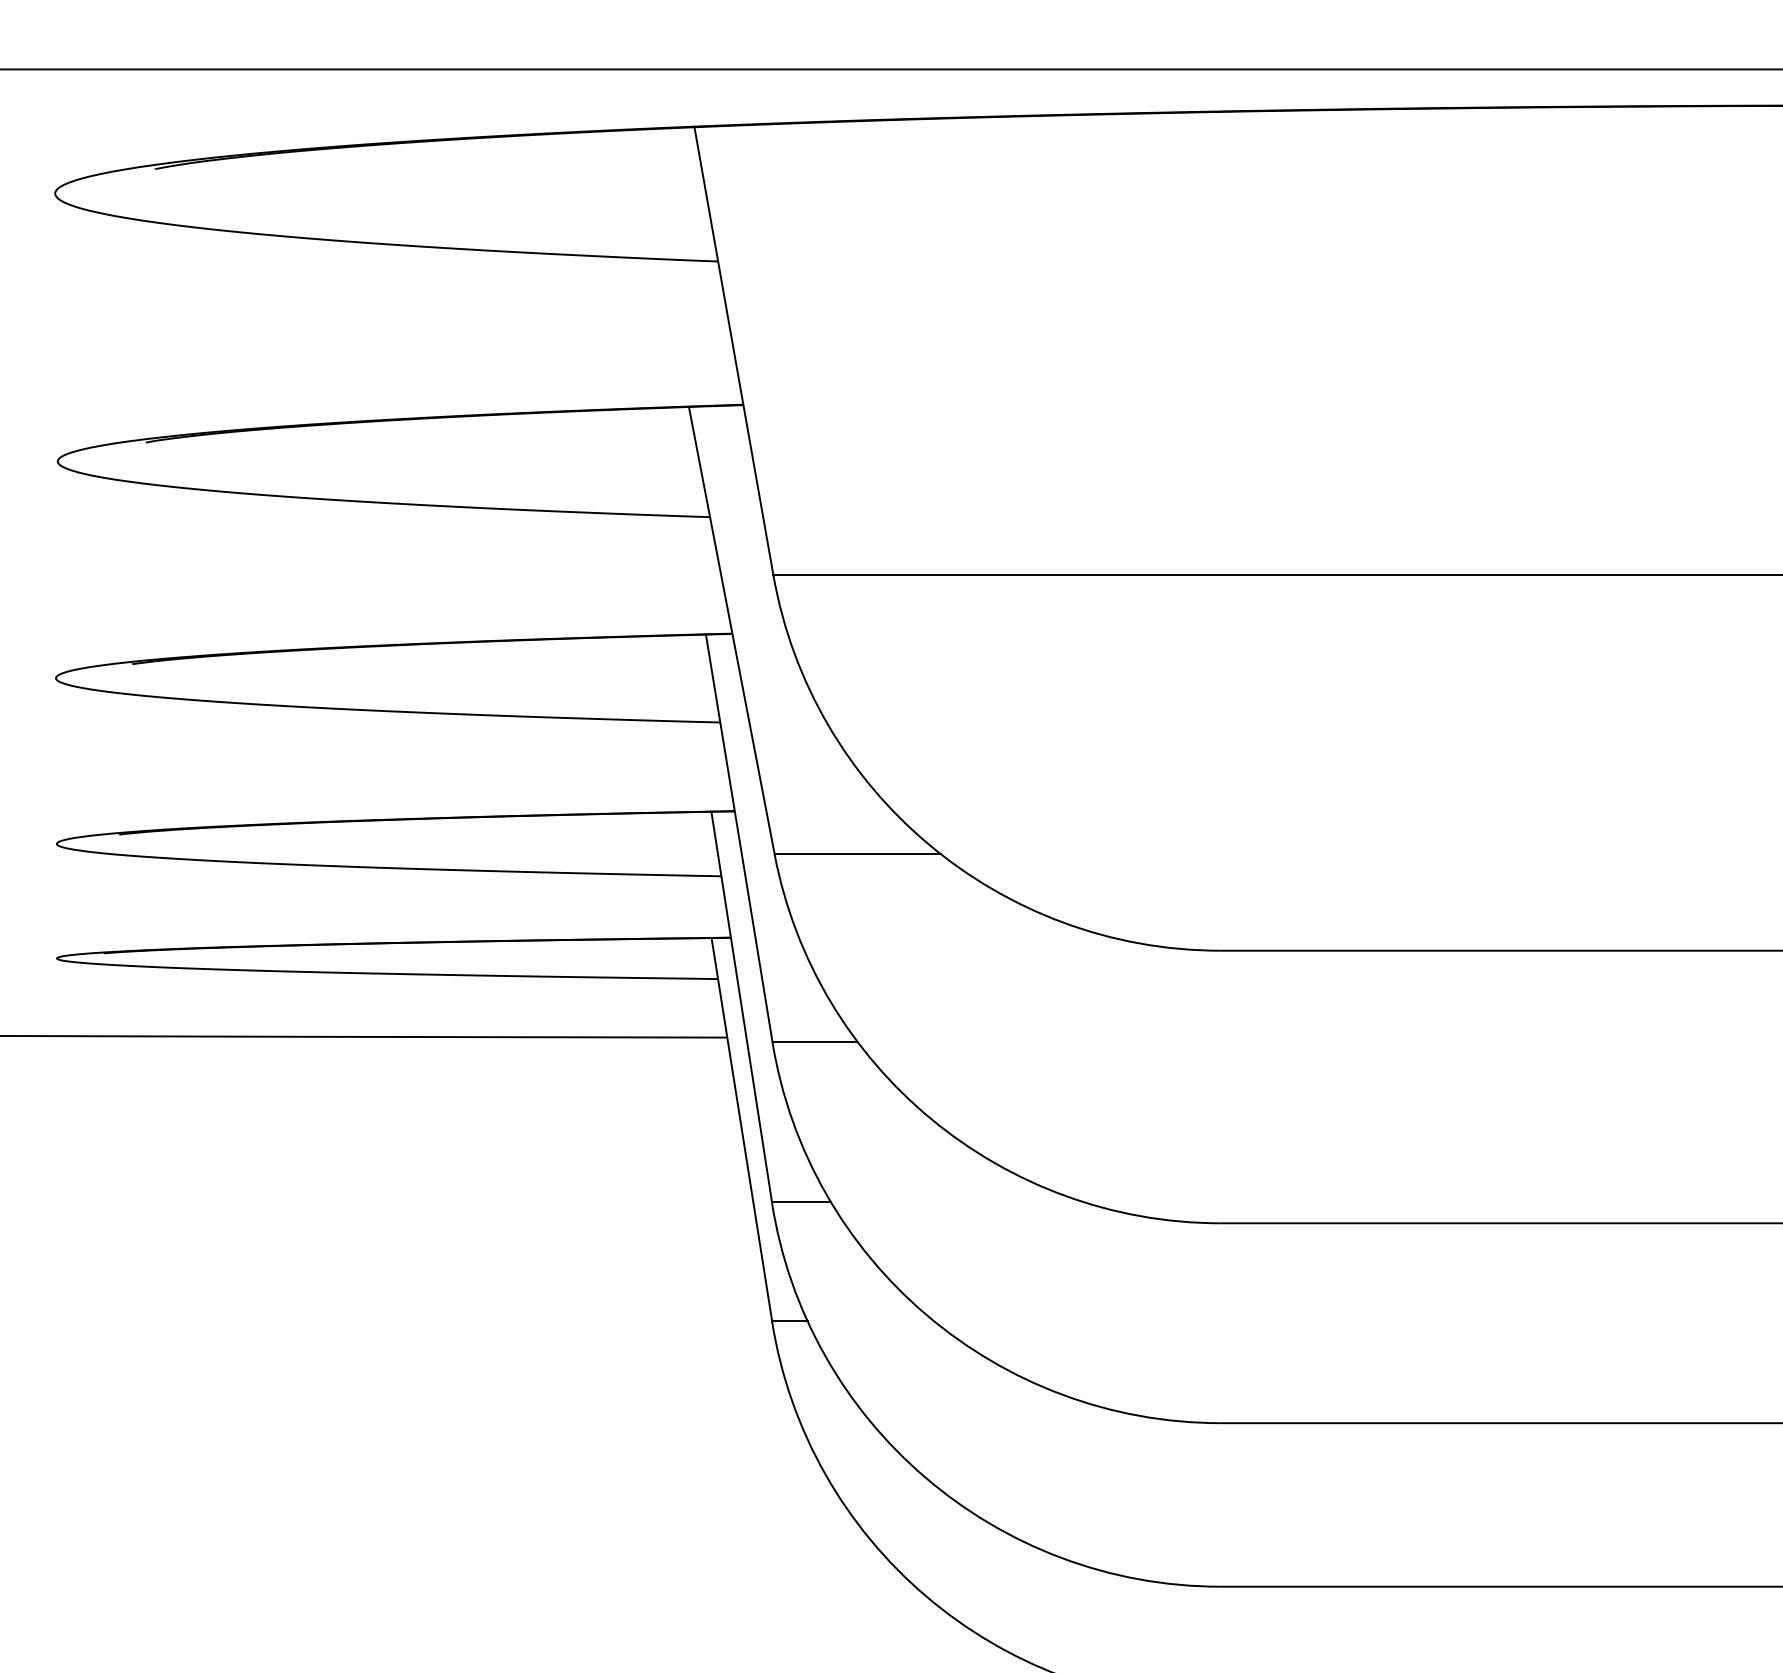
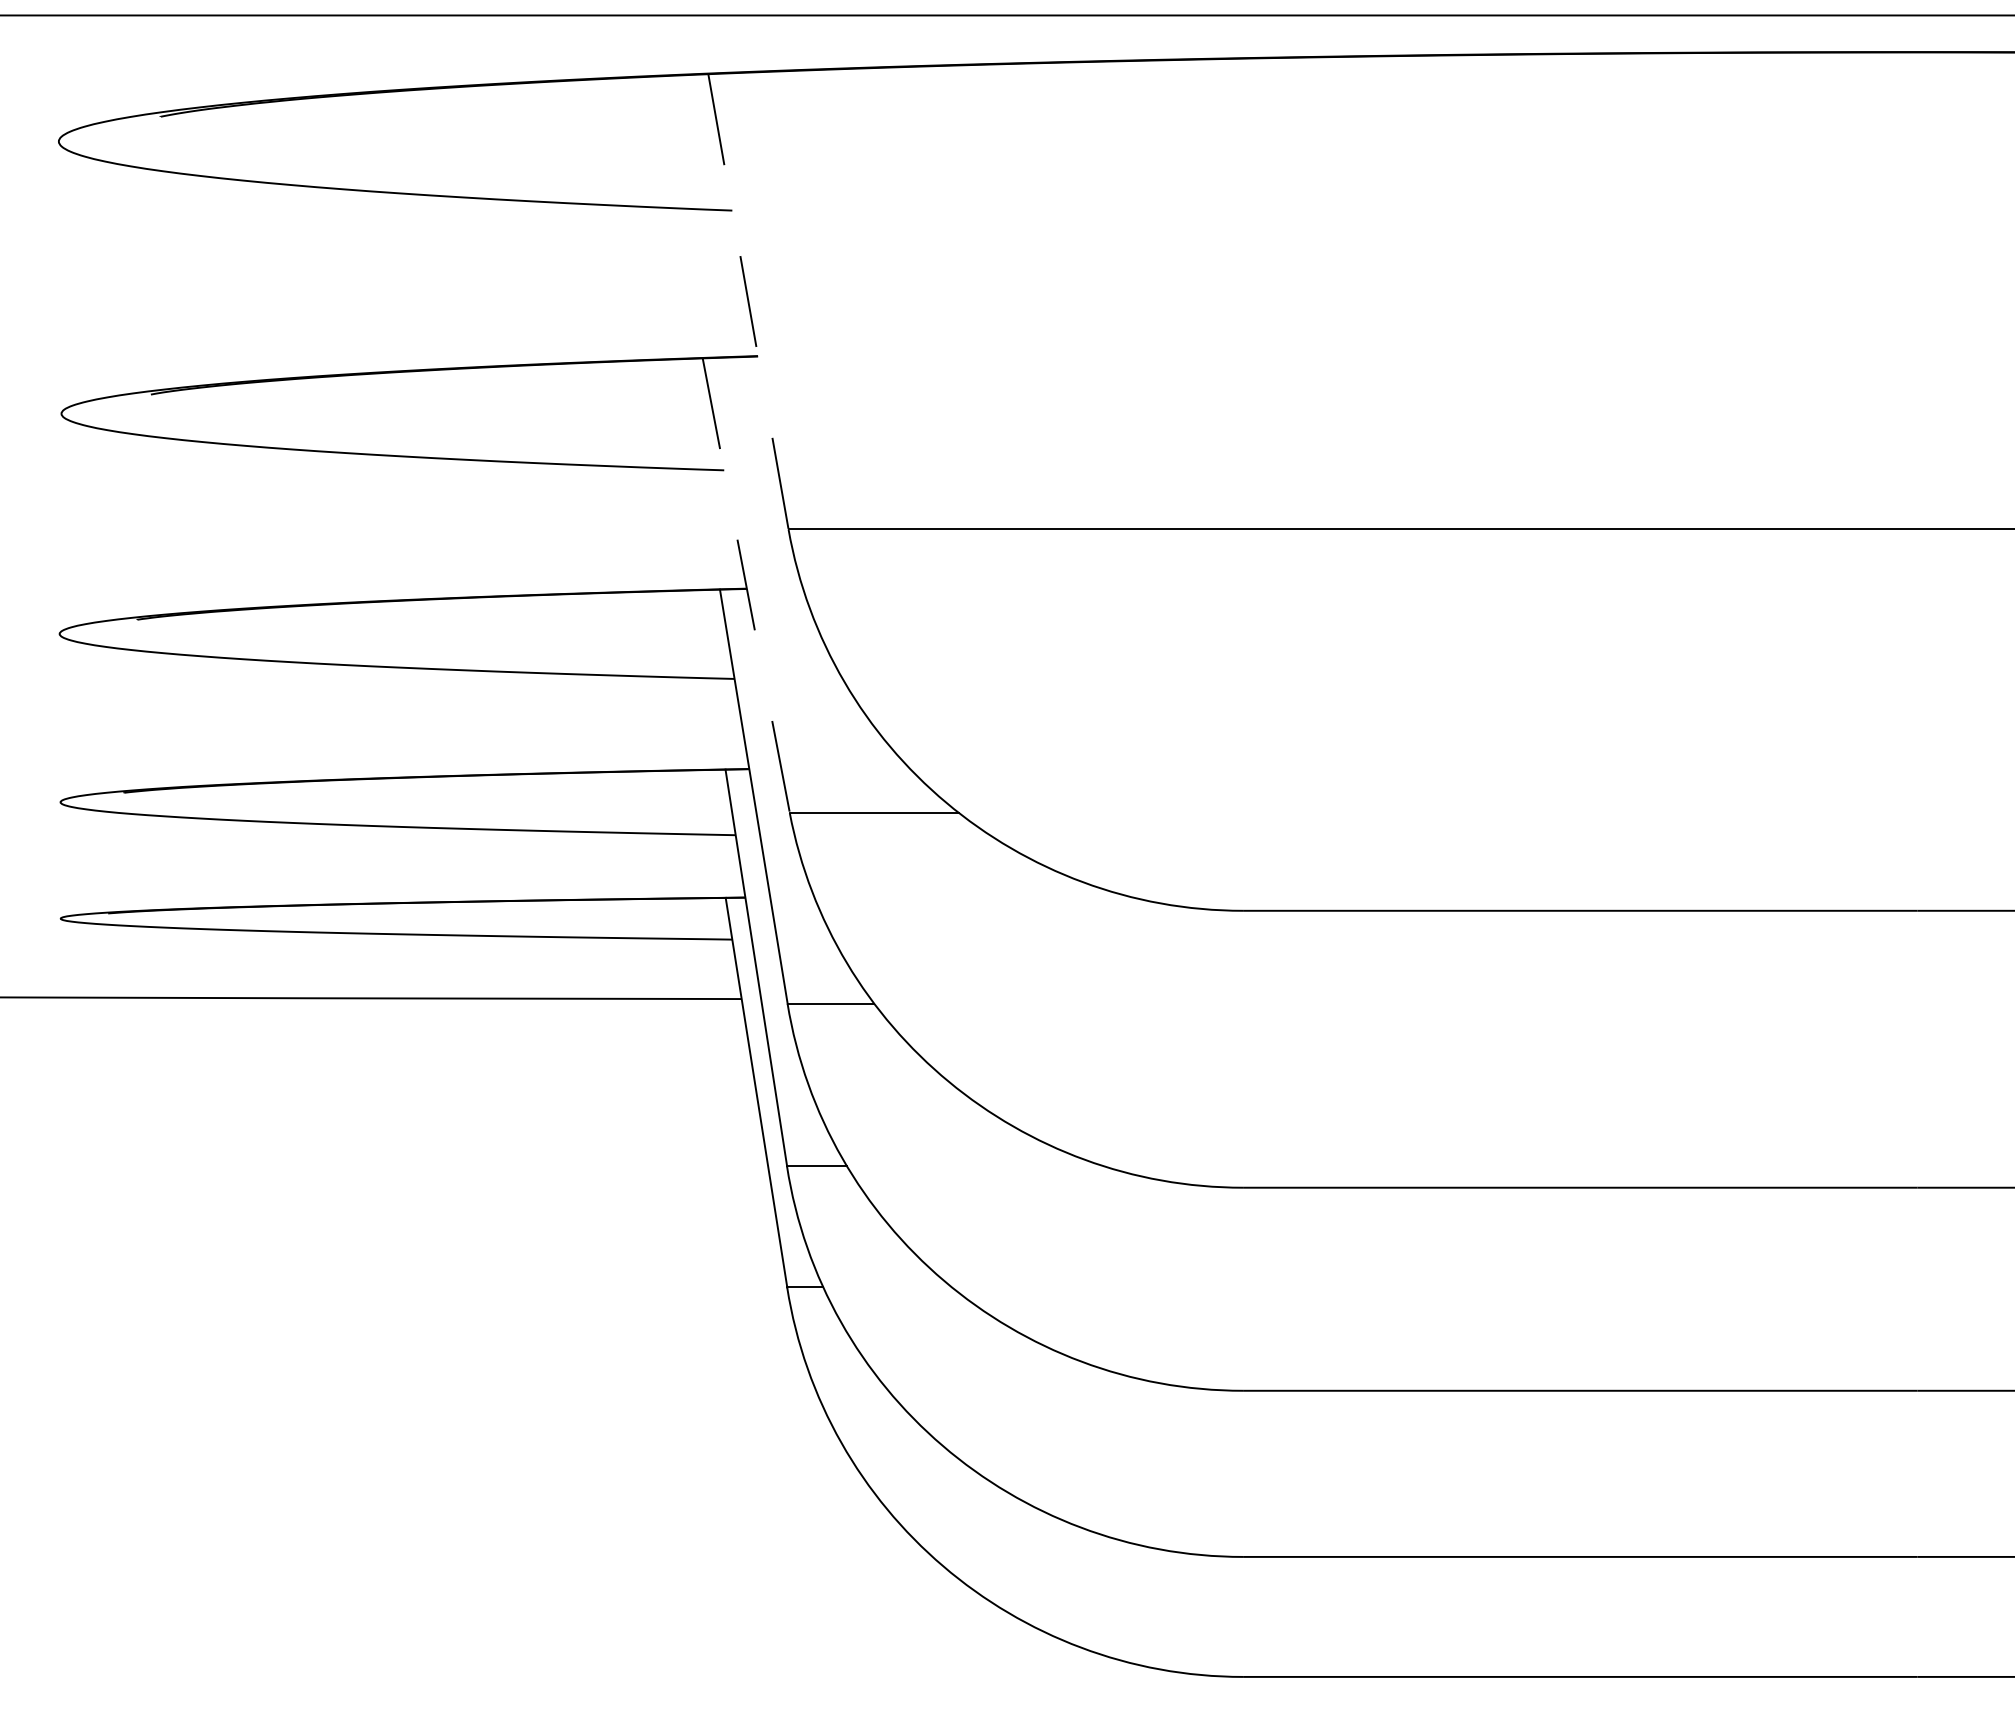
line: (734, 351) -> (748, 302), solid -> dashed
line: (732, 631) -> (746, 586), solid -> dashed

